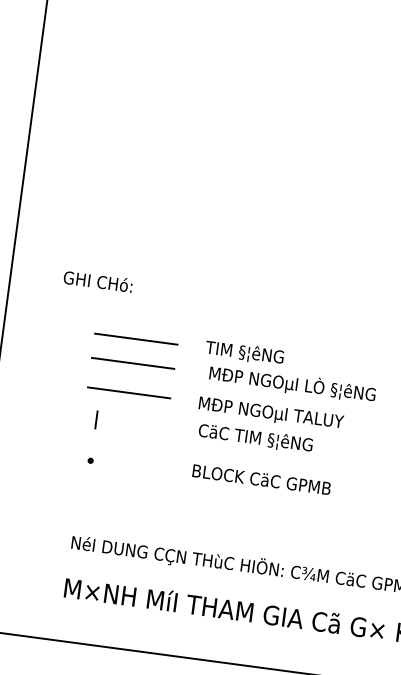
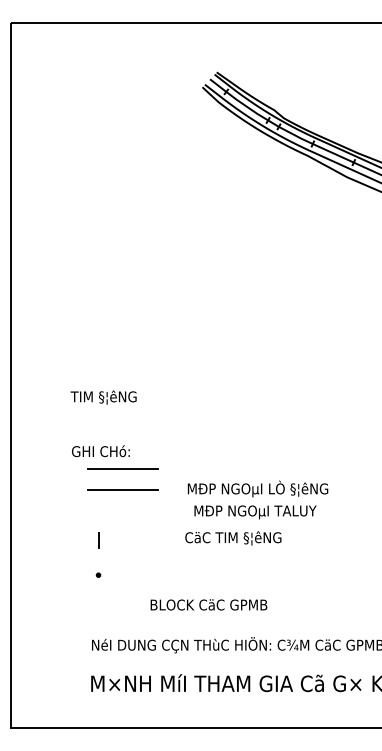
text: (97, 281) -> (100, 451), moved
text: (244, 353) -> (103, 397), moved
line: (128, 392) -> (122, 514), removed
text: (271, 414) -> (255, 512), moved
text: (261, 479) -> (208, 604), moved

